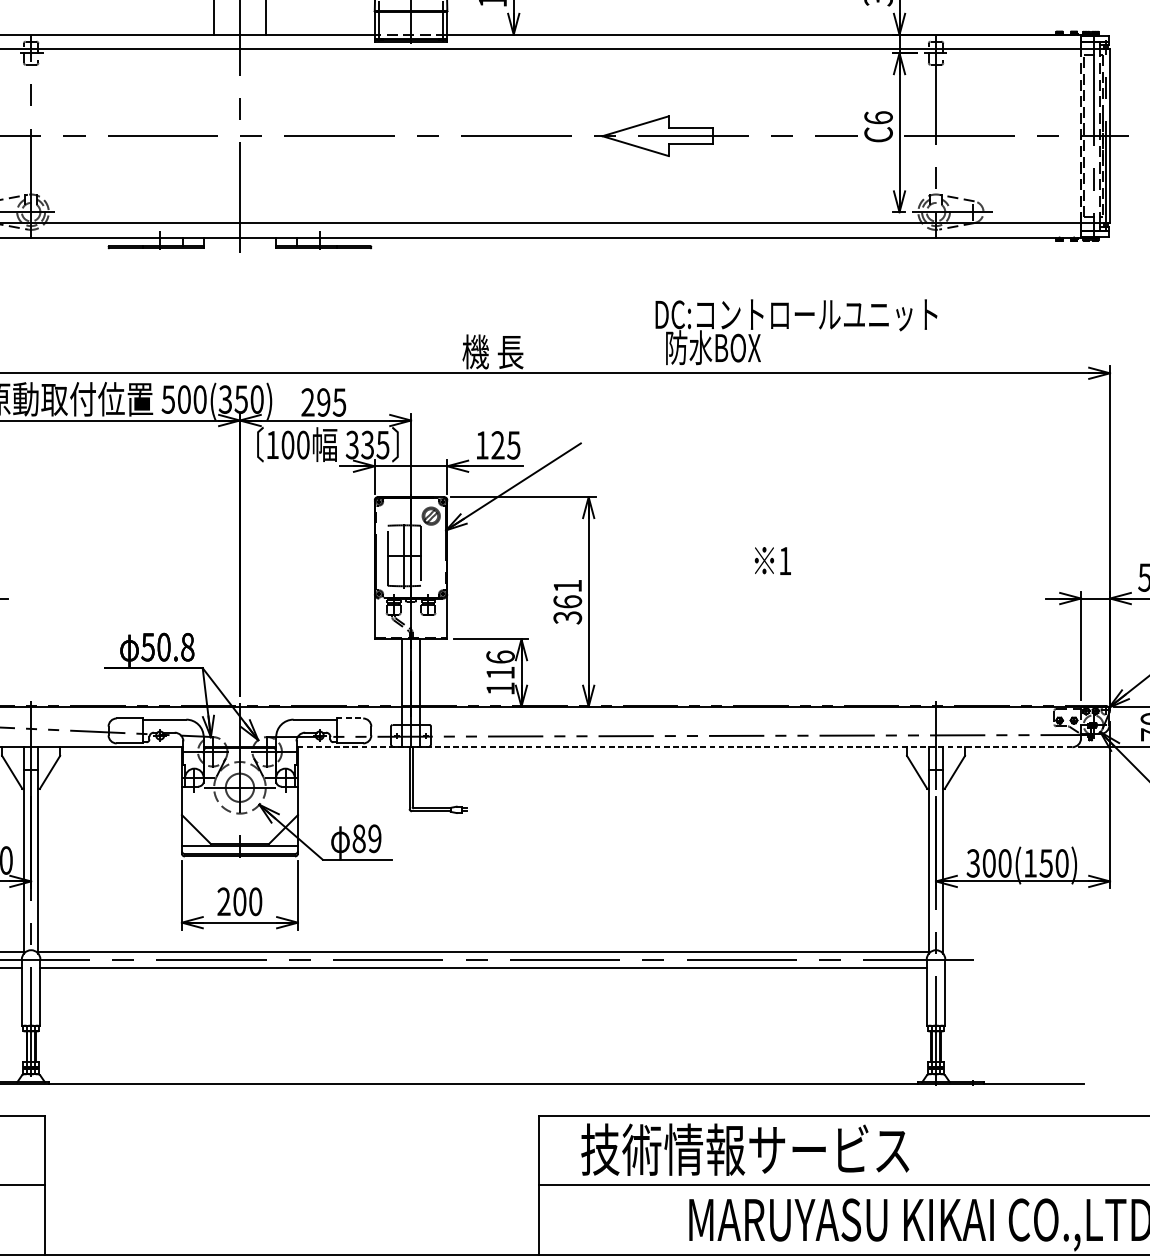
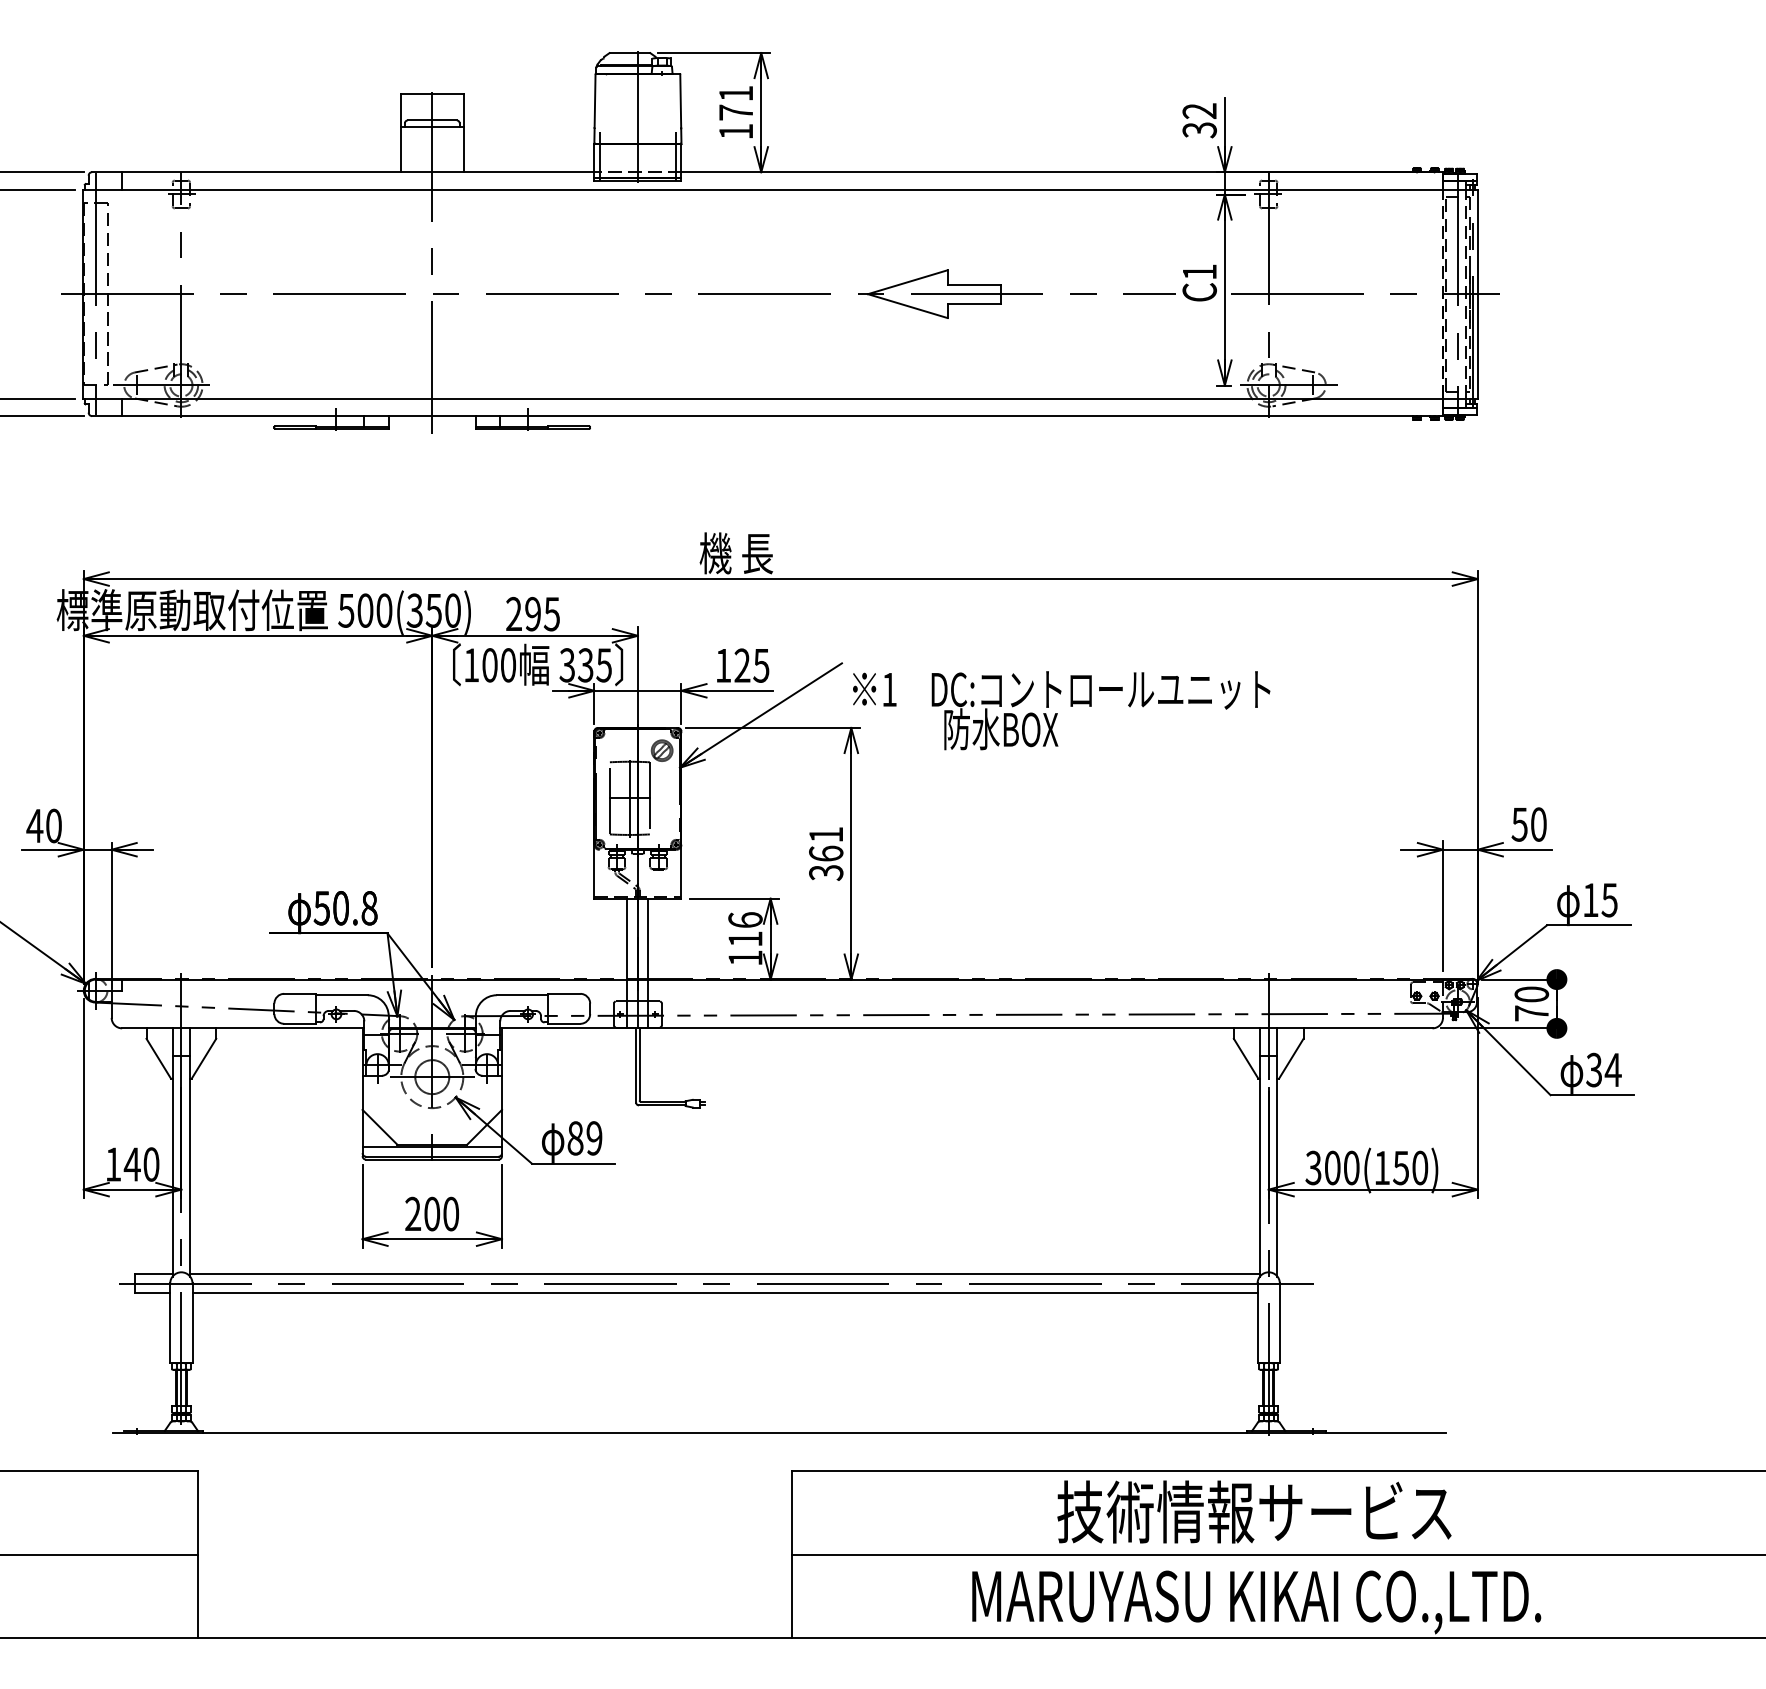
text: (878, 117) -> (1199, 271), C6 -> C1
text: (796, 332) -> (1100, 710), moved
text: (772, 560) -> (874, 689), moved
line: (349, 718) -> (564, 993), dashed -> solid
line: (683, 747) -> (965, 1028), dashed -> solid
text: (745, 1149) -> (1254, 1511), moved

